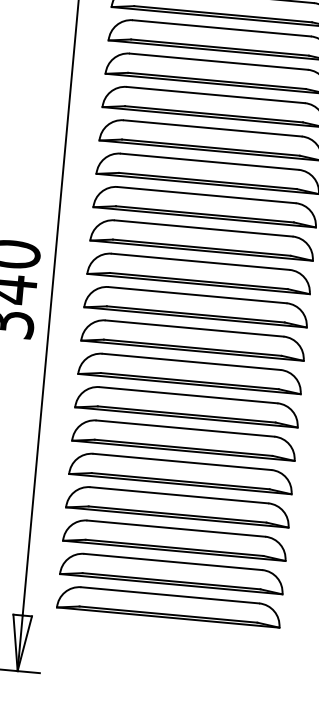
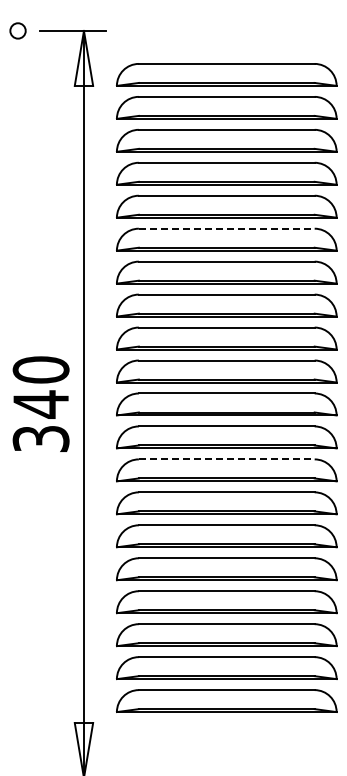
line: (212, 128) -> (226, 228), solid -> dashed
line: (191, 361) -> (226, 459), solid -> dashed

